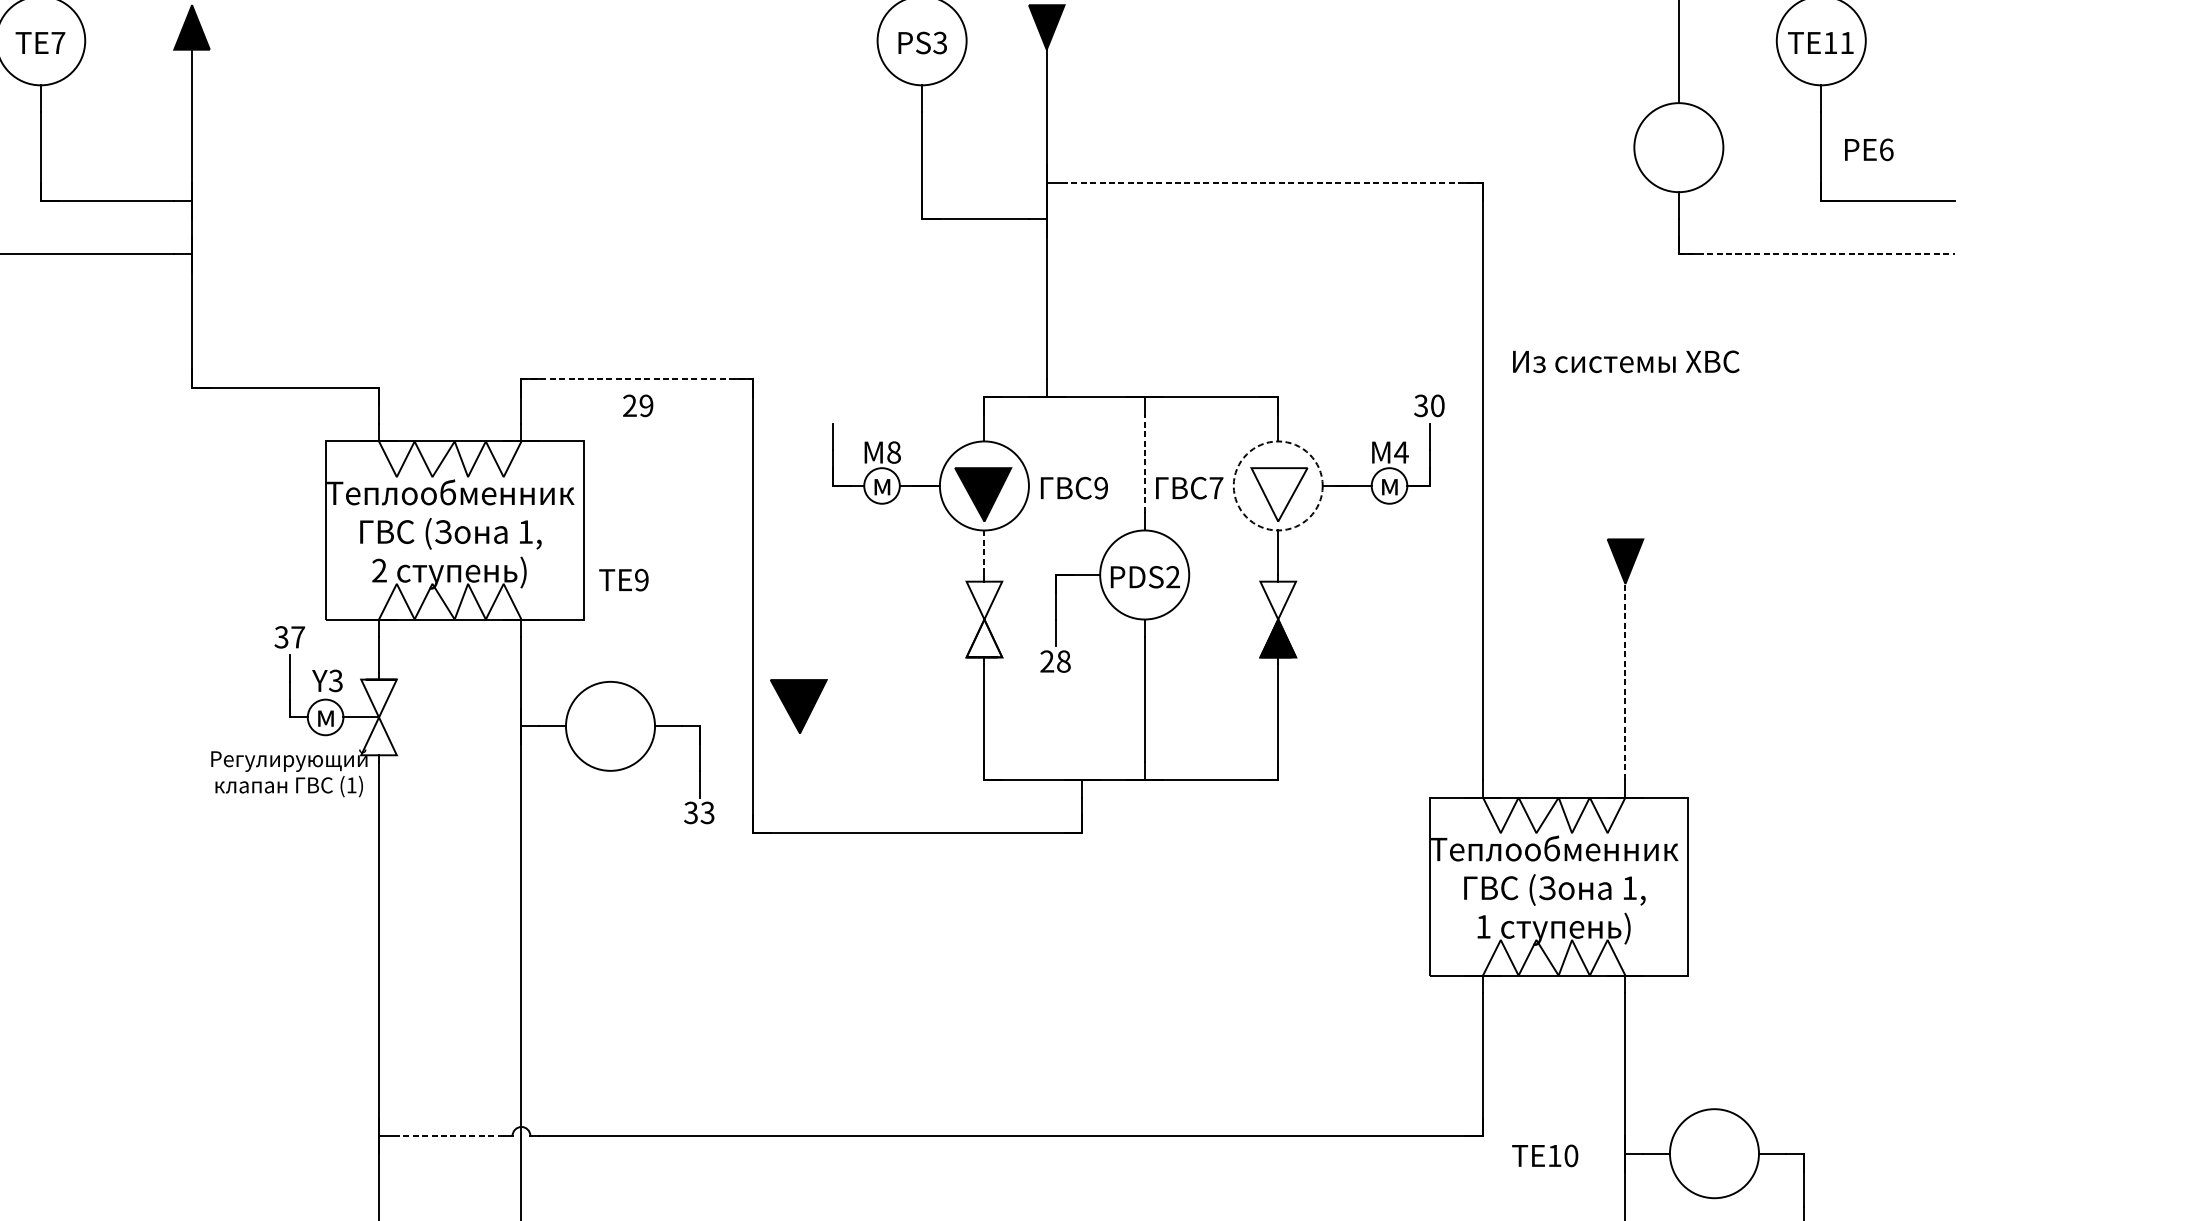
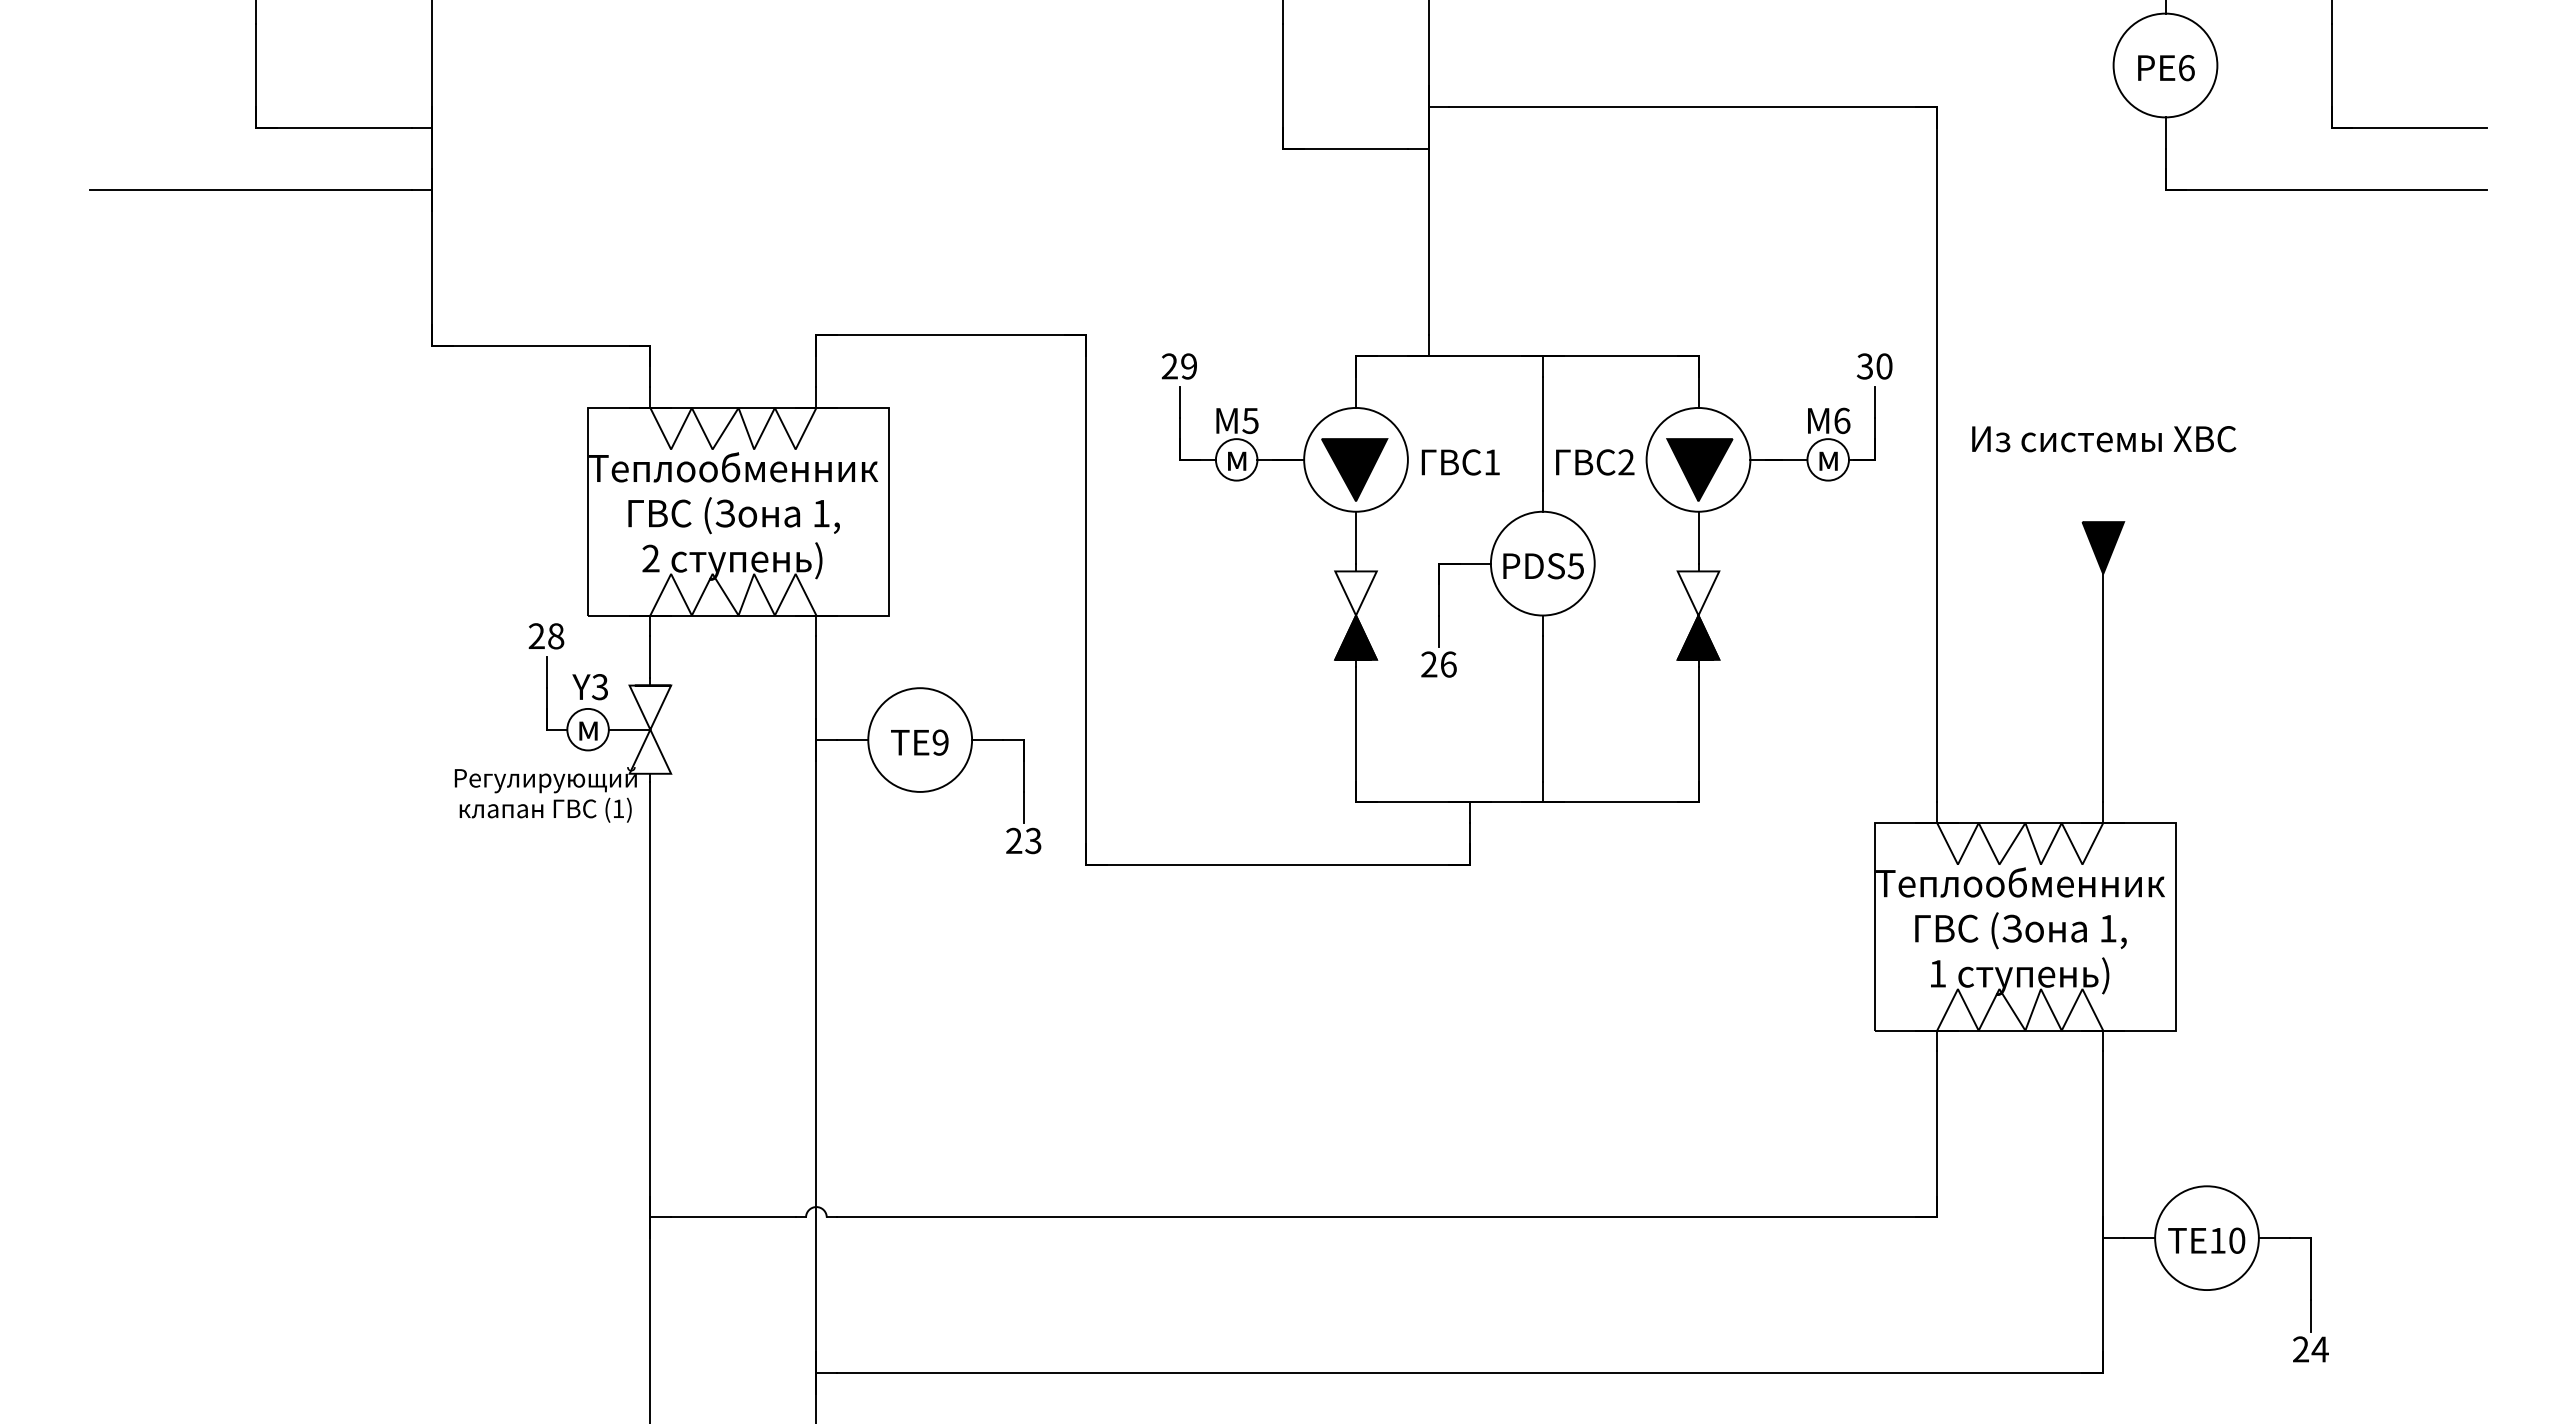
text: (1869, 150) -> (2166, 68), moved
line: (1273, 183) -> (1693, 107), dashed -> solid
line: (1816, 254) -> (2326, 190), dashed -> solid
text: (1626, 362) -> (2104, 439), moved
line: (637, 379) -> (951, 335), dashed -> solid
text: (637, 405) -> (1178, 366), moved
text: (893, 452) -> (1250, 420), 8 -> 5
text: (1400, 452) -> (1841, 420), 4 -> 6
line: (1144, 463) -> (1542, 433), dashed -> solid
circle: (1278, 485) -> (1698, 459), dashed -> solid
text: (1101, 488) -> (1492, 462), 9 -> 1
text: (1216, 488) -> (1626, 462), 7 -> 2
fill: (1279, 495) -> (1699, 470), added
line: (984, 552) -> (1356, 537), dashed -> solid
text: (1172, 577) -> (1575, 566), PDS2 -> PDS5
text: (623, 580) -> (919, 742), moved
text: (289, 637) -> (546, 636), 37 -> 28
fill: (983, 638) -> (1355, 637), added
text: (1063, 661) -> (1448, 664), 28 -> 26
line: (1625, 681) -> (2103, 687), dashed -> solid
part: (798, 706) -> (1139, 716), removed
text: (690, 813) -> (1013, 841), 33 -> 23
line: (449, 1135) -> (732, 1217), dashed -> solid
text: (1545, 1155) -> (2206, 1240), moved

